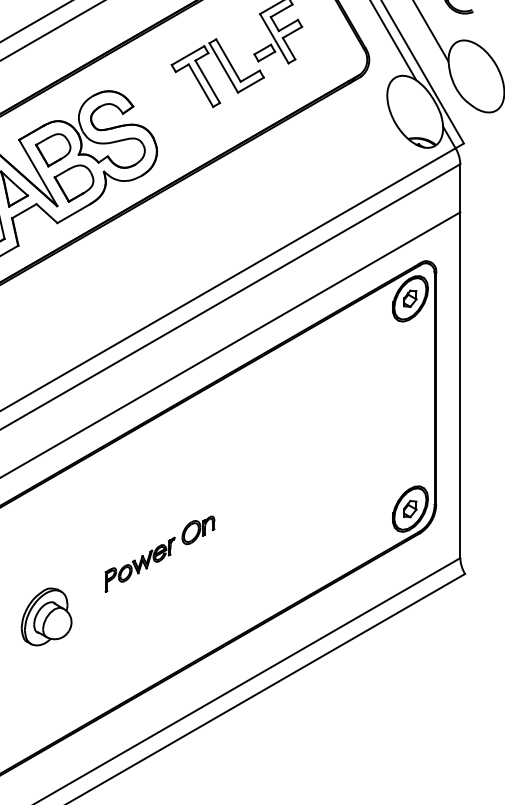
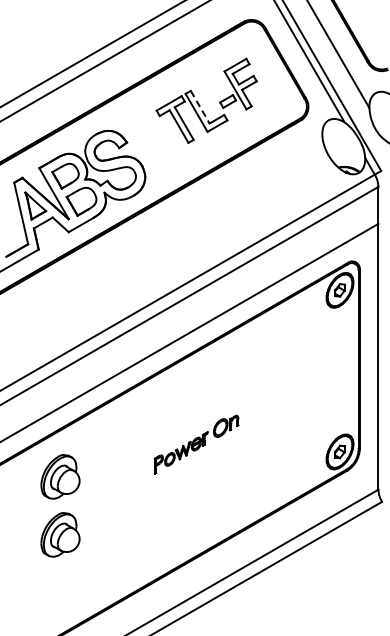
line: (228, 60) -> (200, 107), solid -> dashed
part: (46, 541) -> (60, 476), added
part: (159, 554) -> (196, 444), moved

